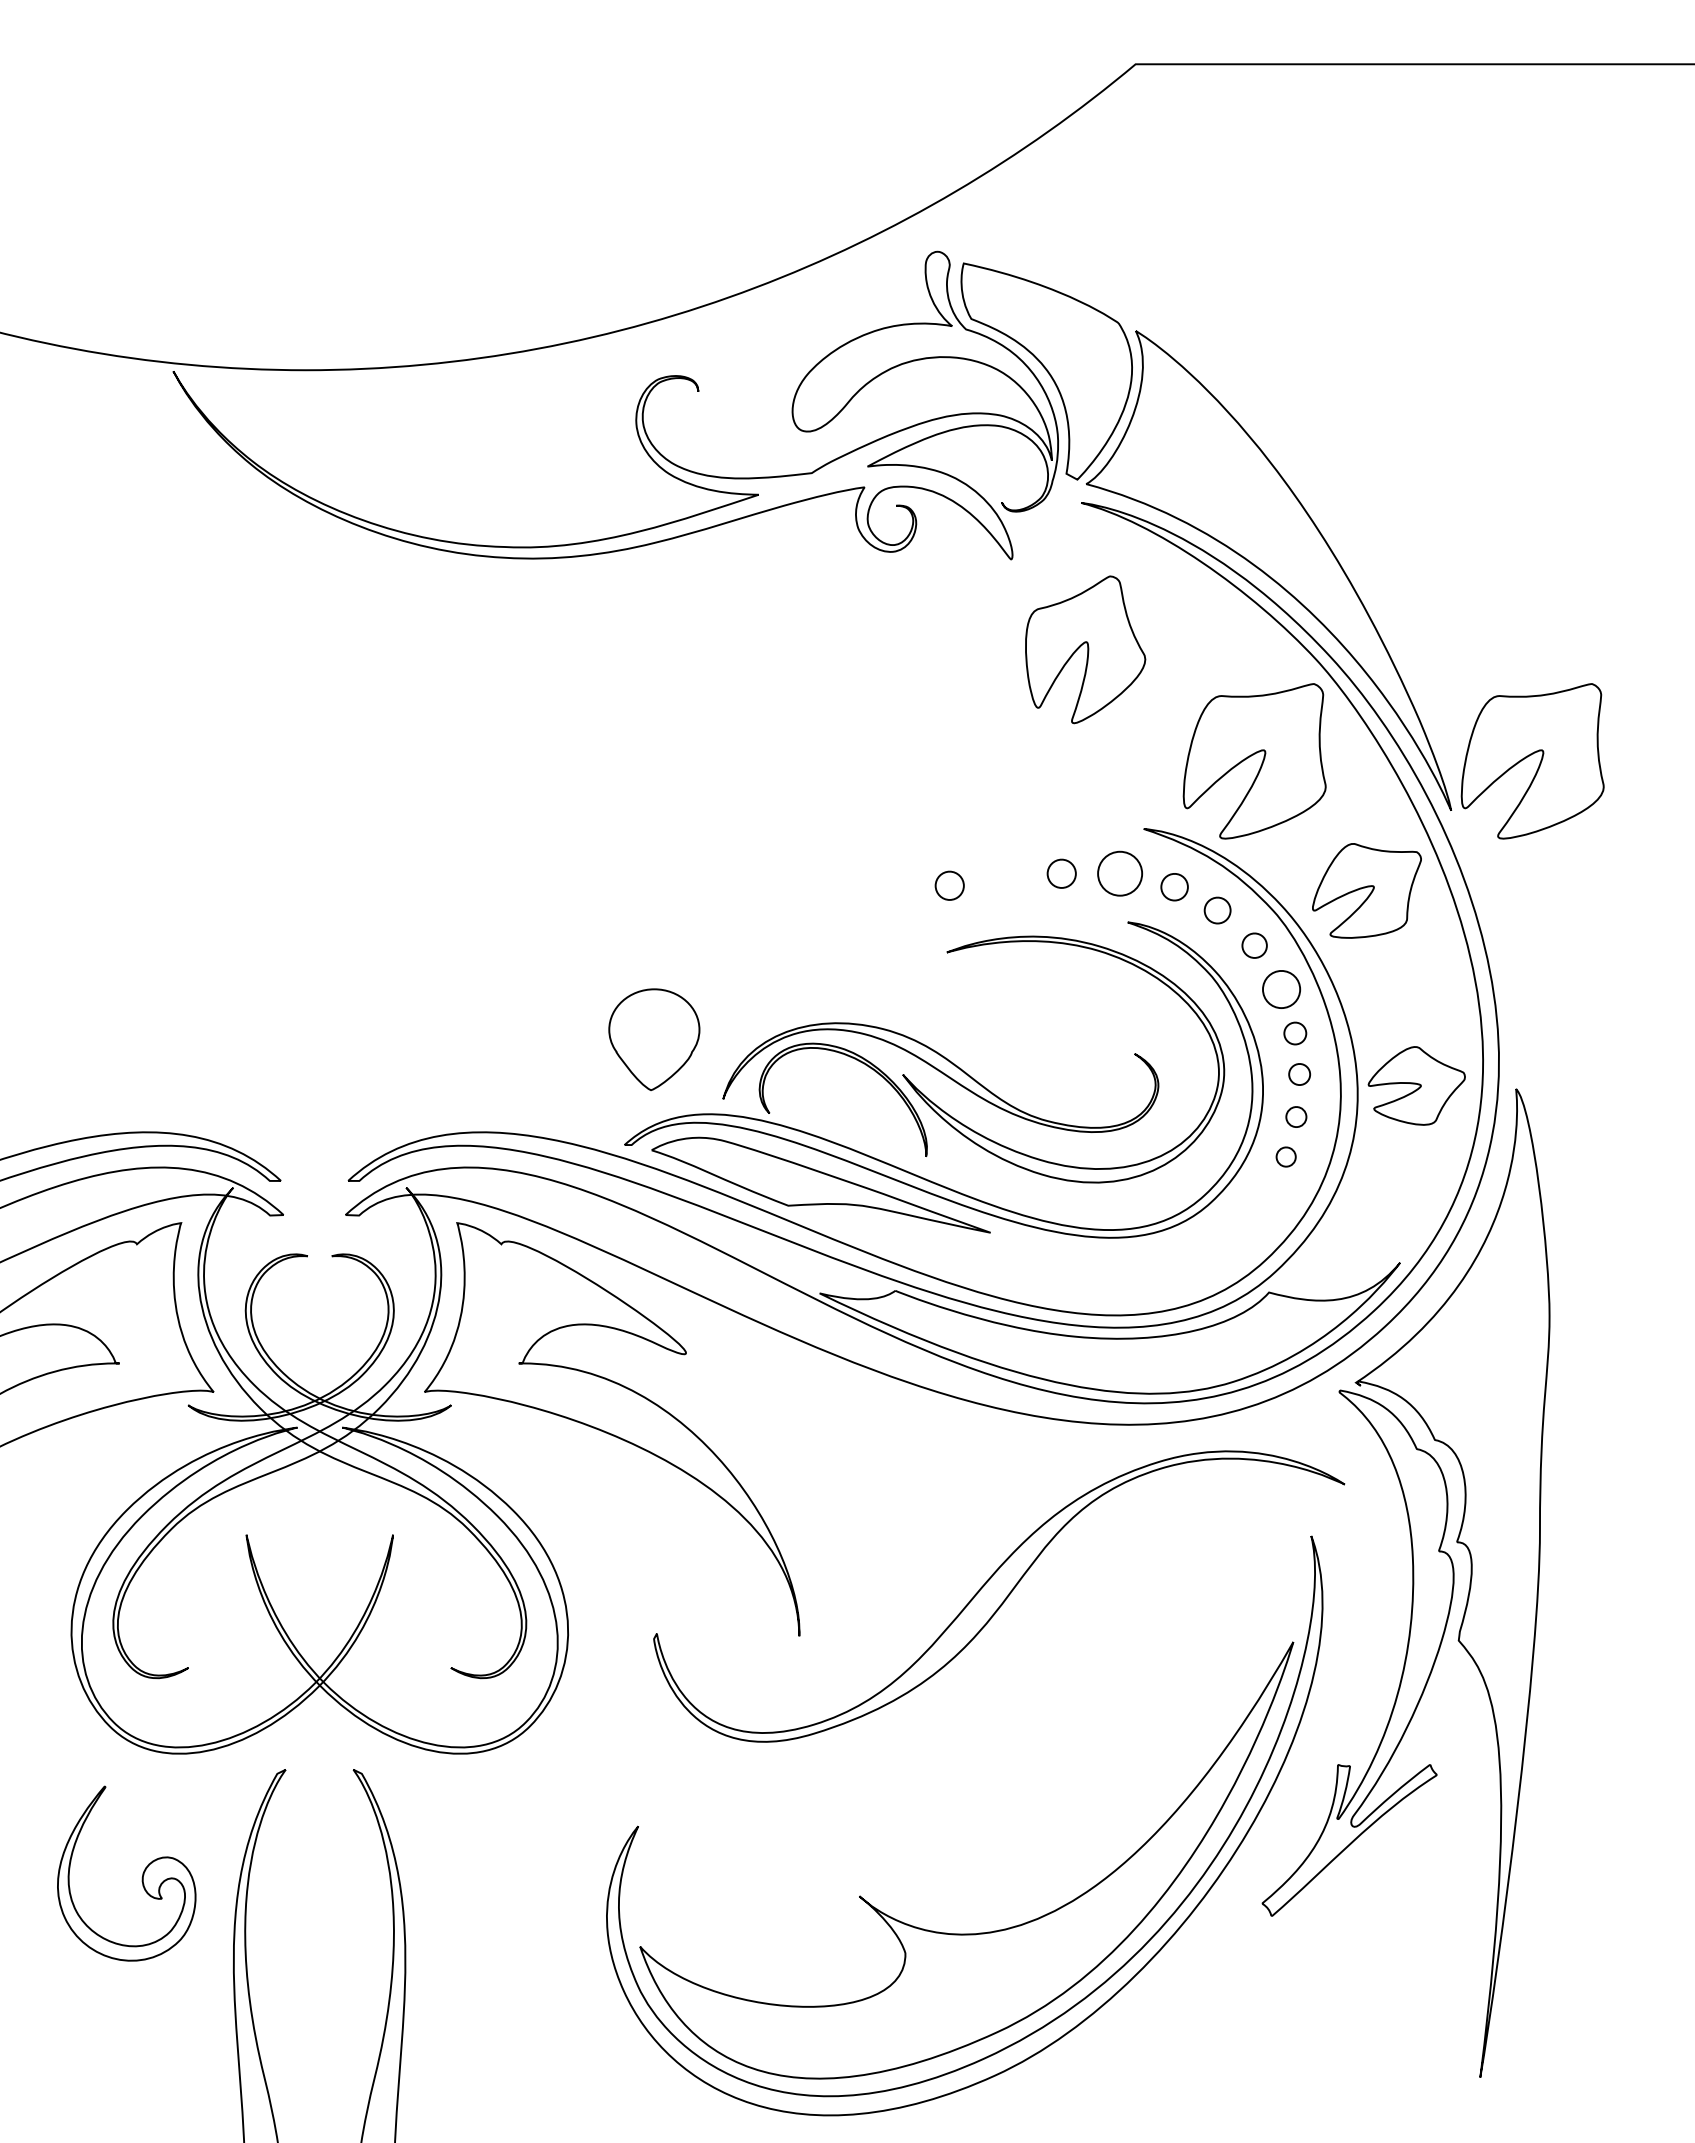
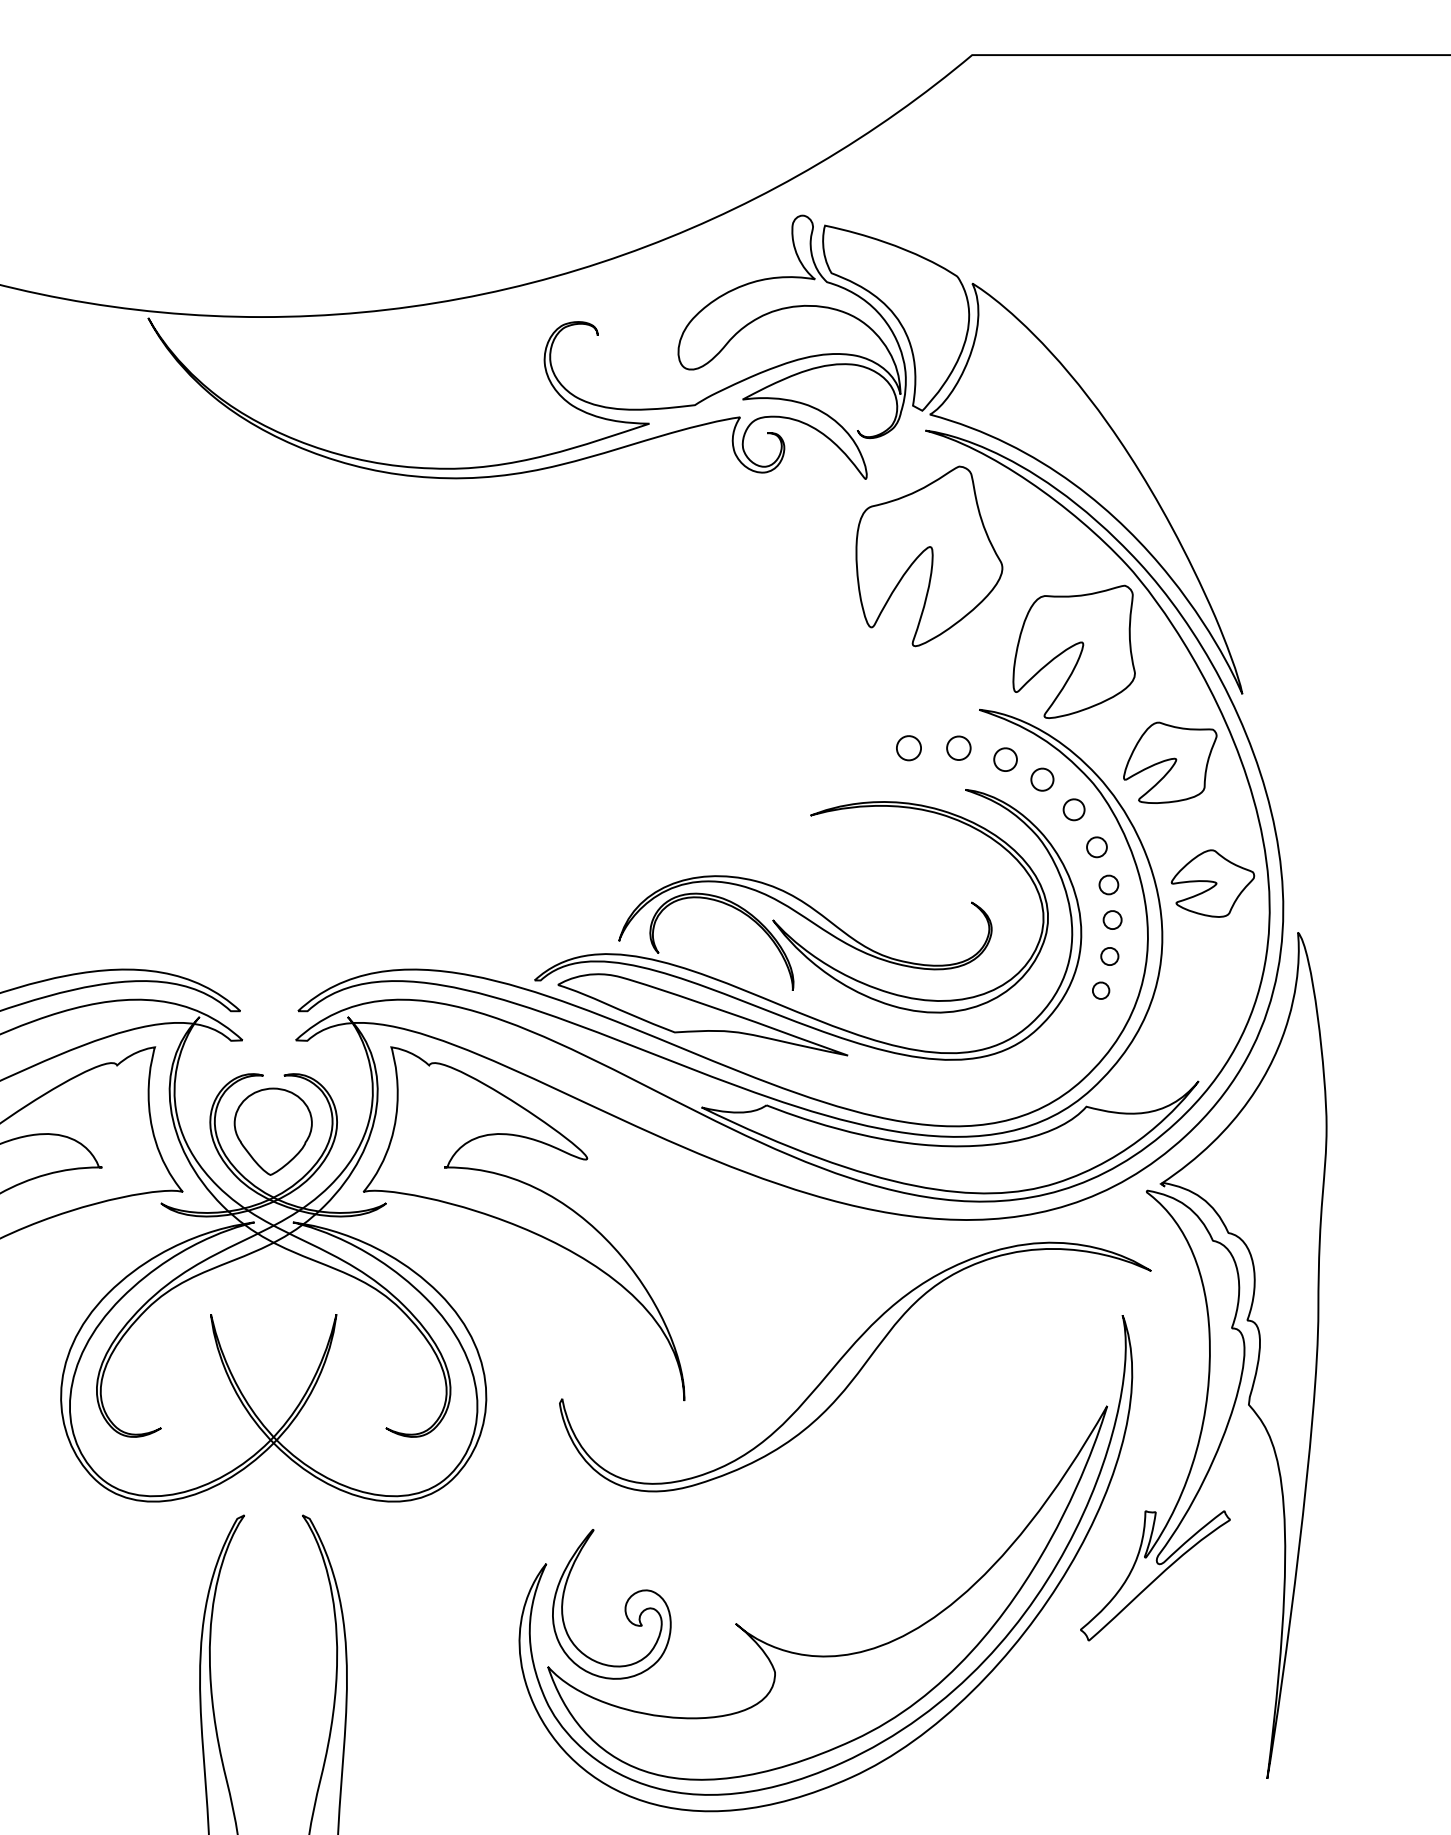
part: (1085, 649) -> (929, 556), size x1.43
part: (1532, 761) -> (1311, 652), removed
part: (1119, 873) -> (958, 747), size x0.62
part: (949, 885) -> (812, 758), removed
part: (1280, 989) -> (1096, 847), size x0.62
part: (654, 1039) -> (273, 1131), moved
part: (1416, 1085) -> (1212, 883), moved
part: (141, 1877) -> (624, 1607), moved

